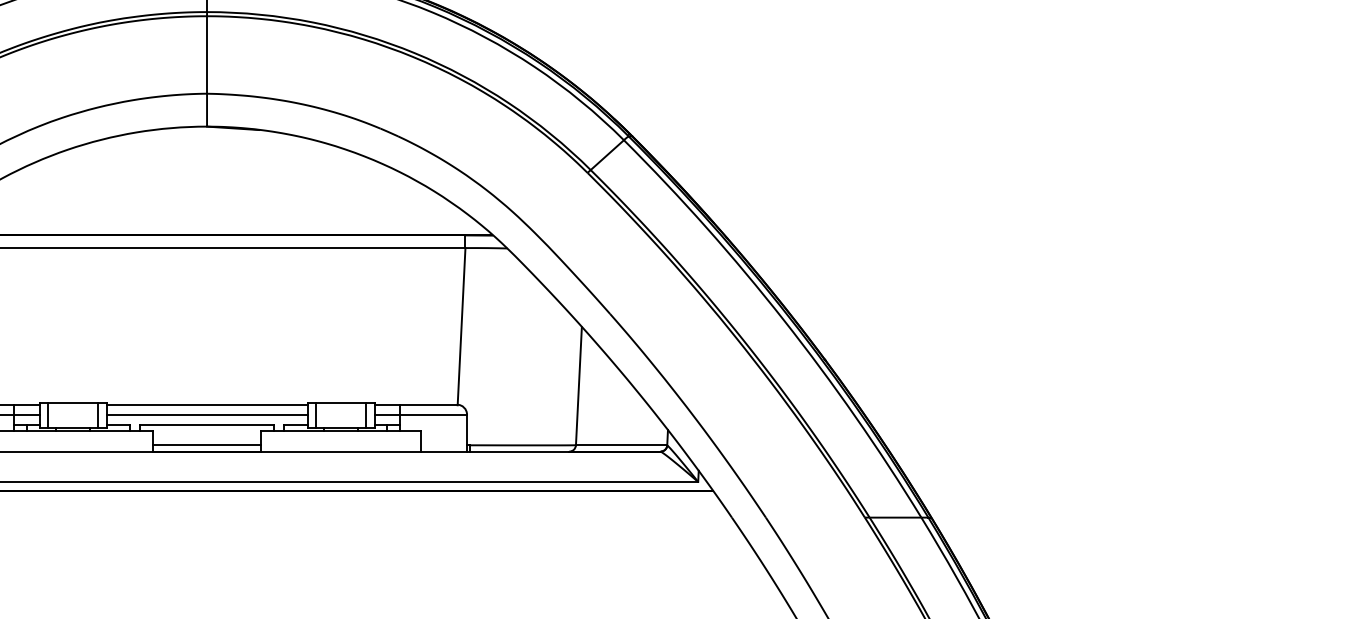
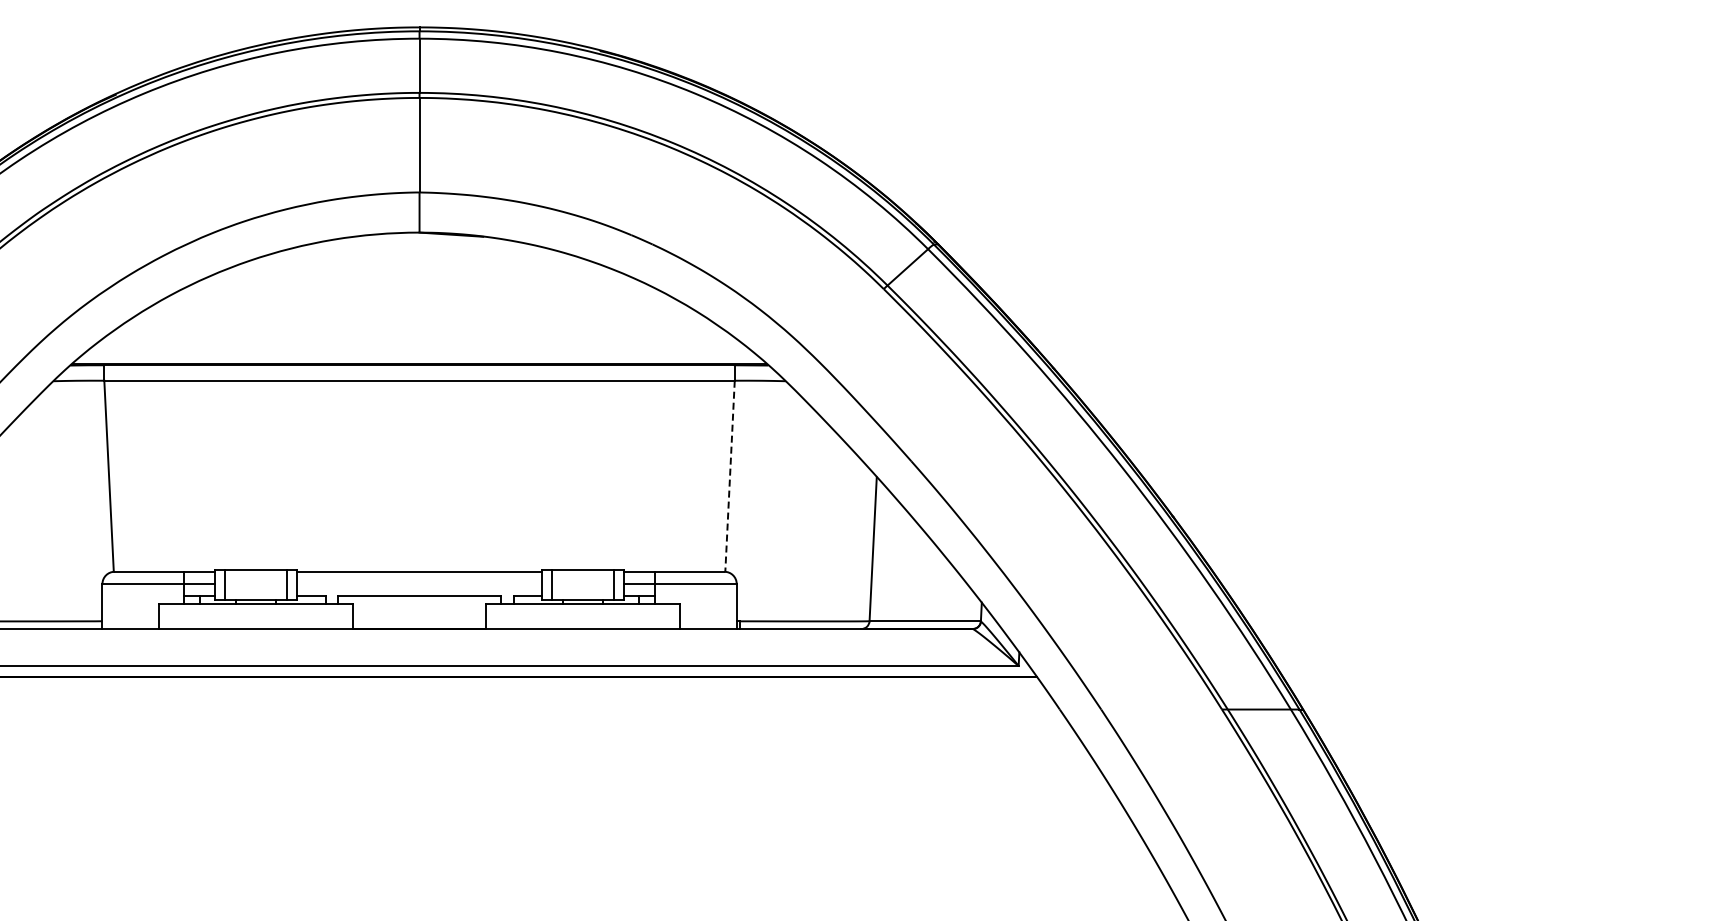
line: (461, 327) -> (730, 477), solid -> dashed
line: (207, 415) -> (419, 584), removed
line: (207, 445) -> (419, 621), removed

